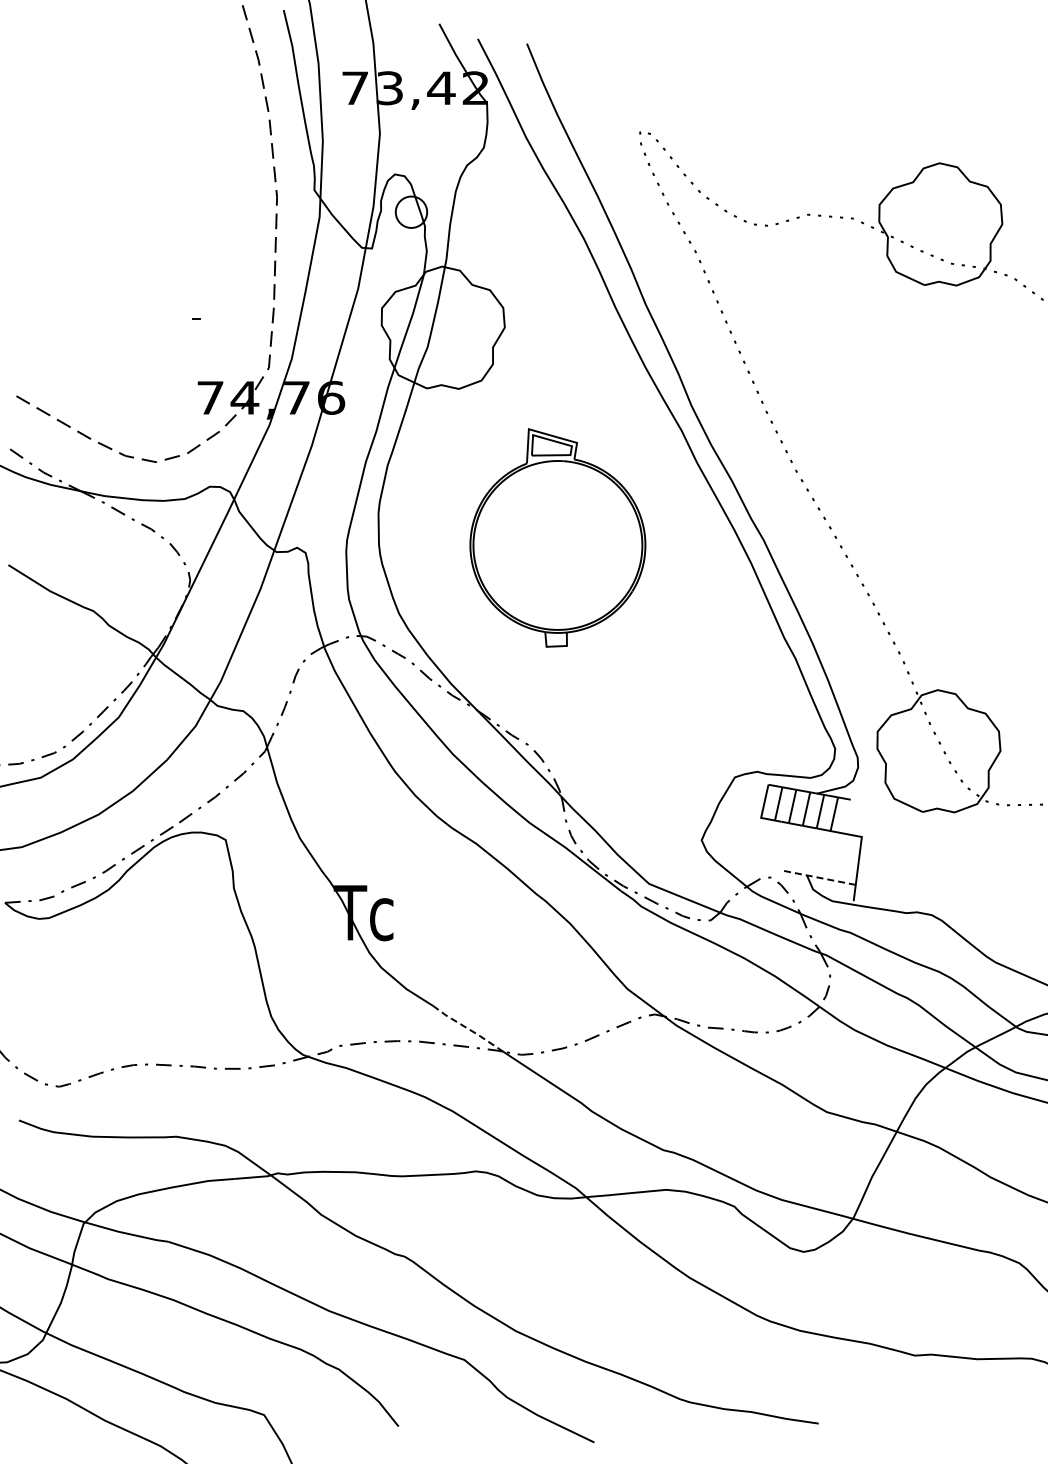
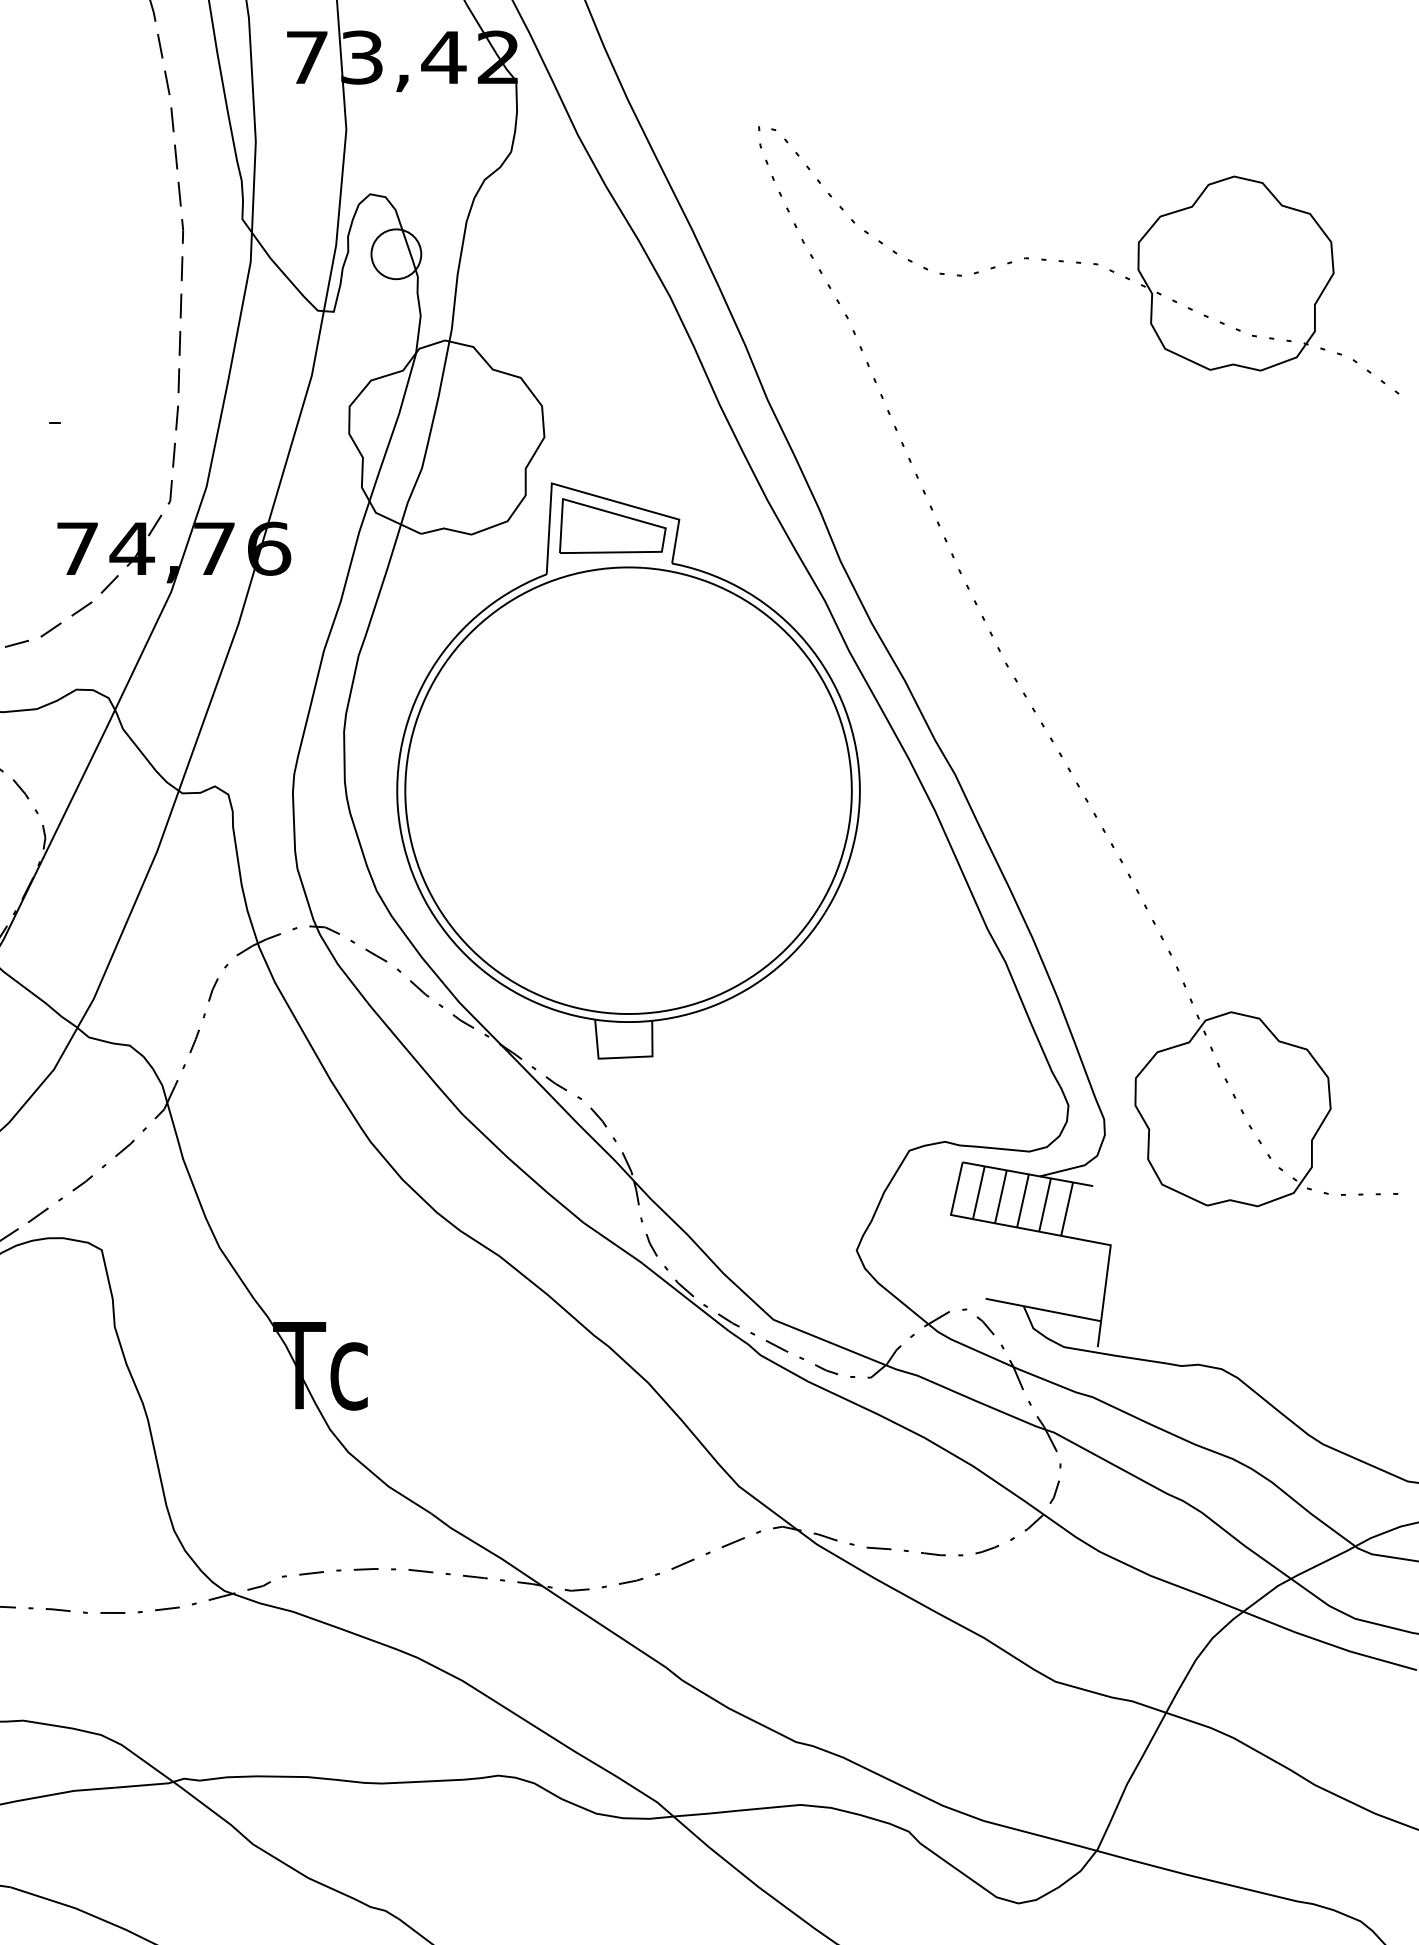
part: (557, 537) -> (627, 770), size x1.67
line: (818, 877) -> (1041, 1309), dashed -> solid
line: (467, 1028) -> (485, 1549), dashed -> solid

